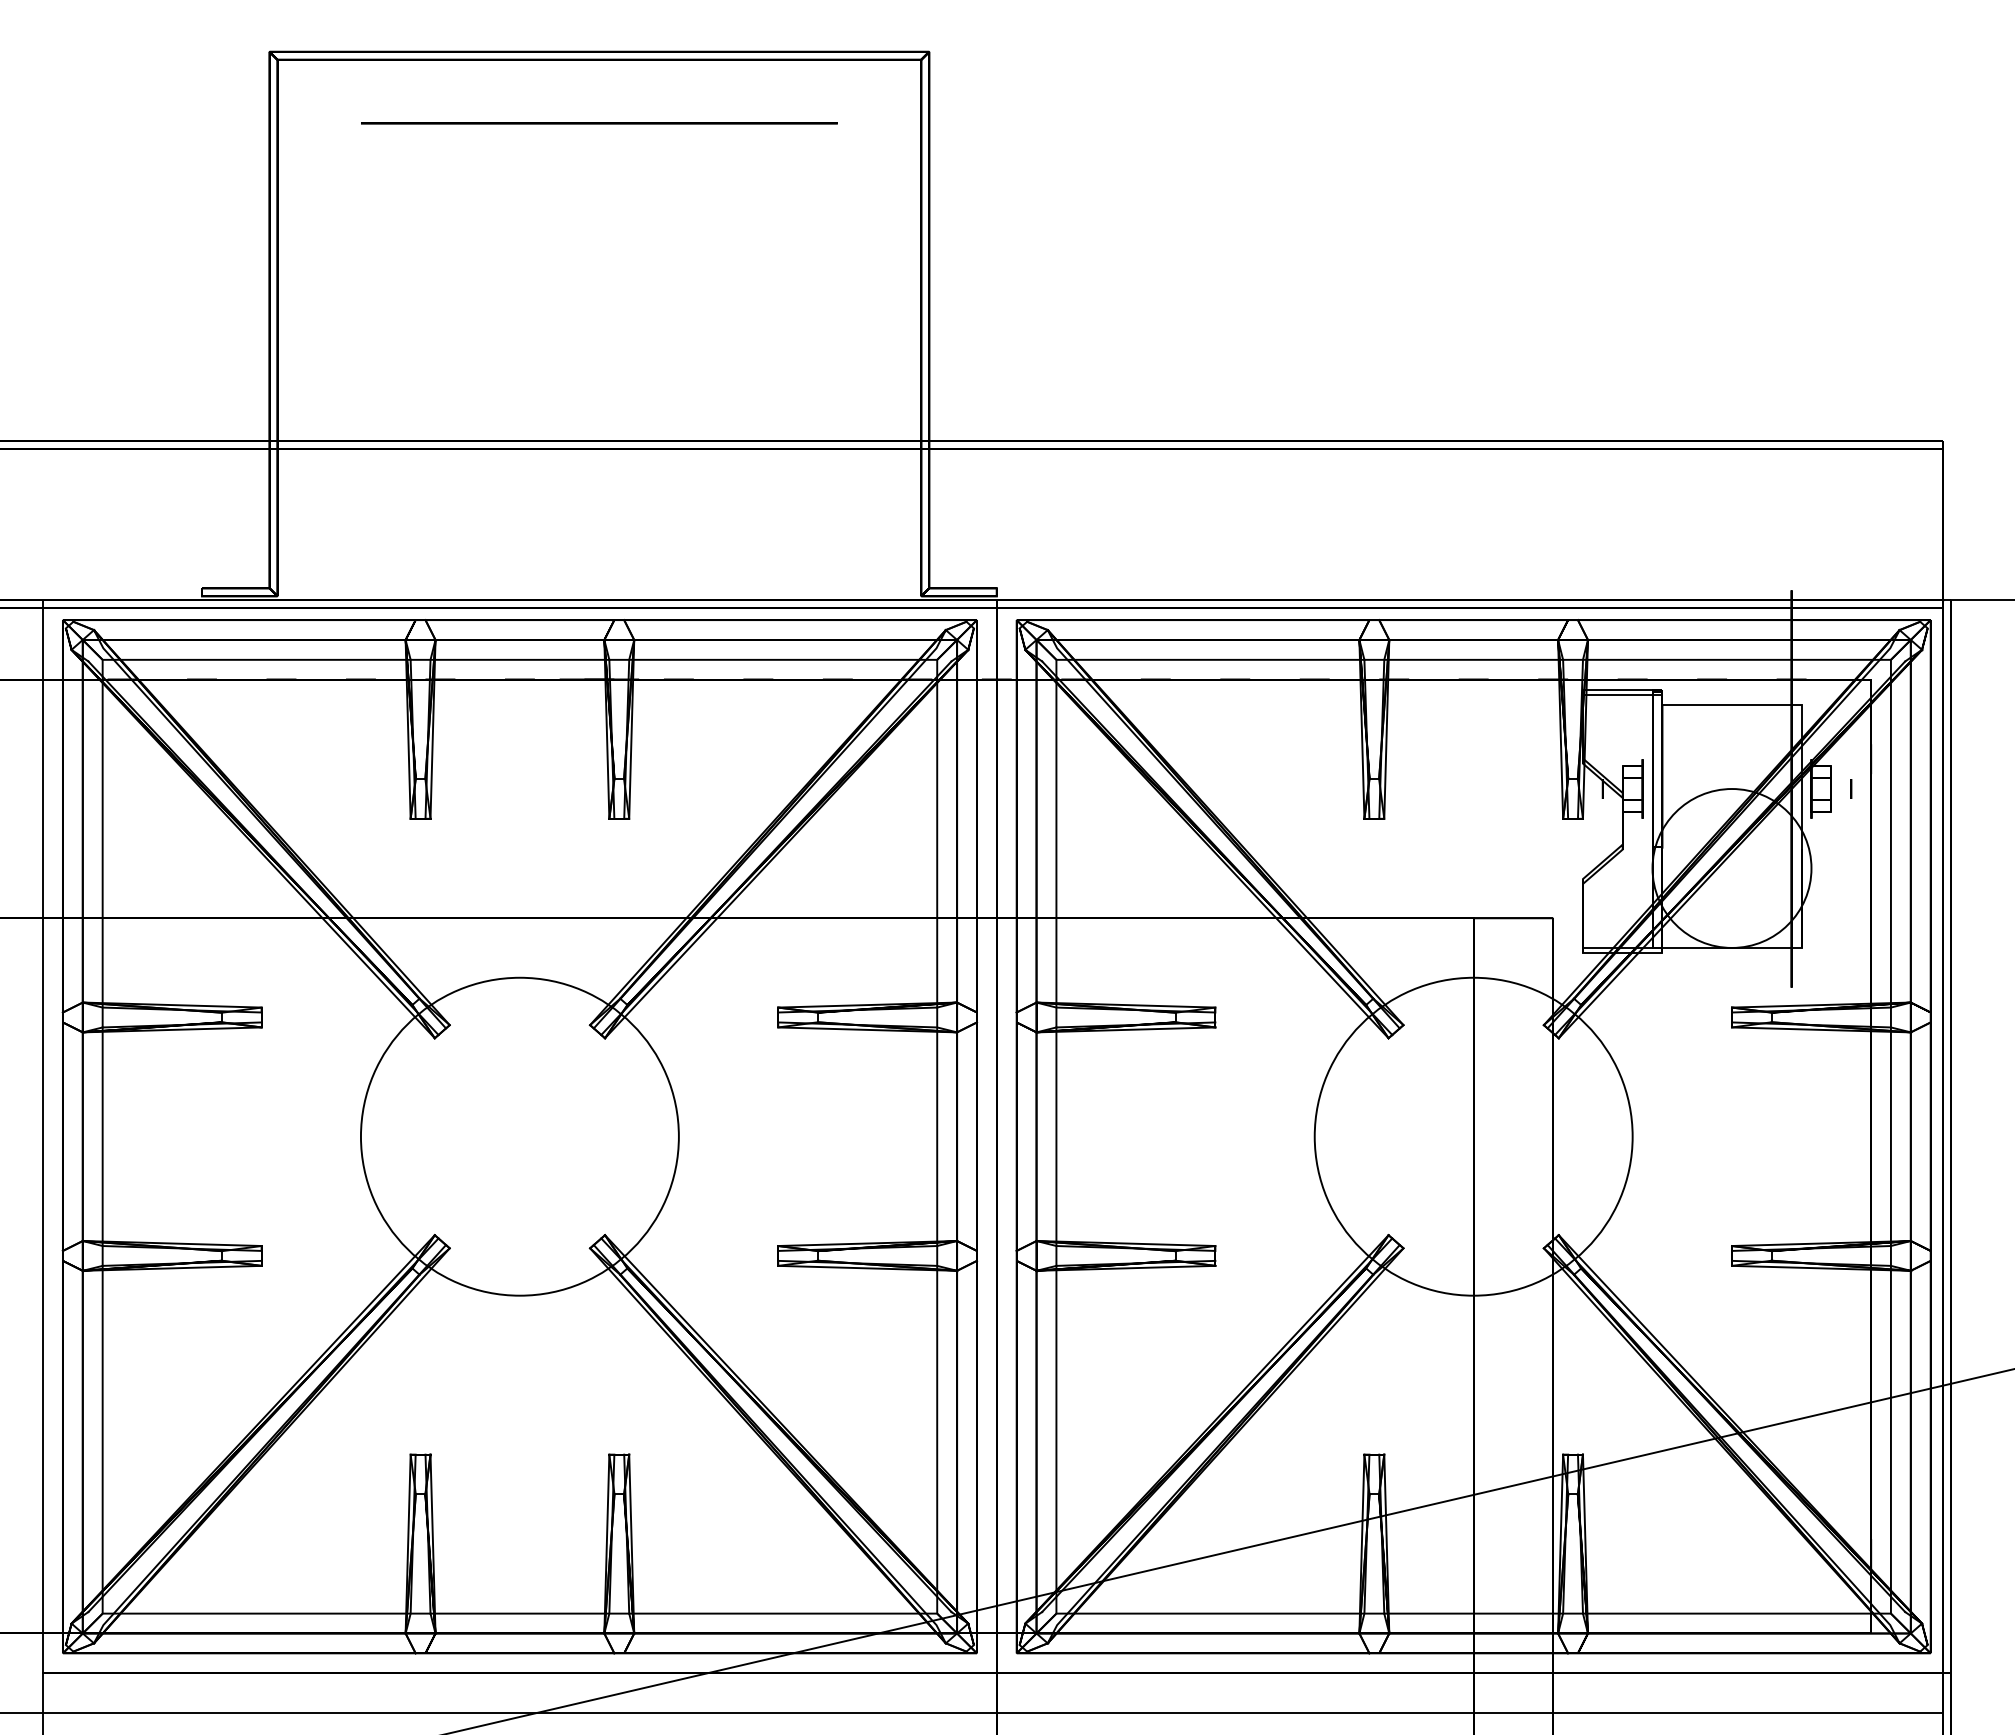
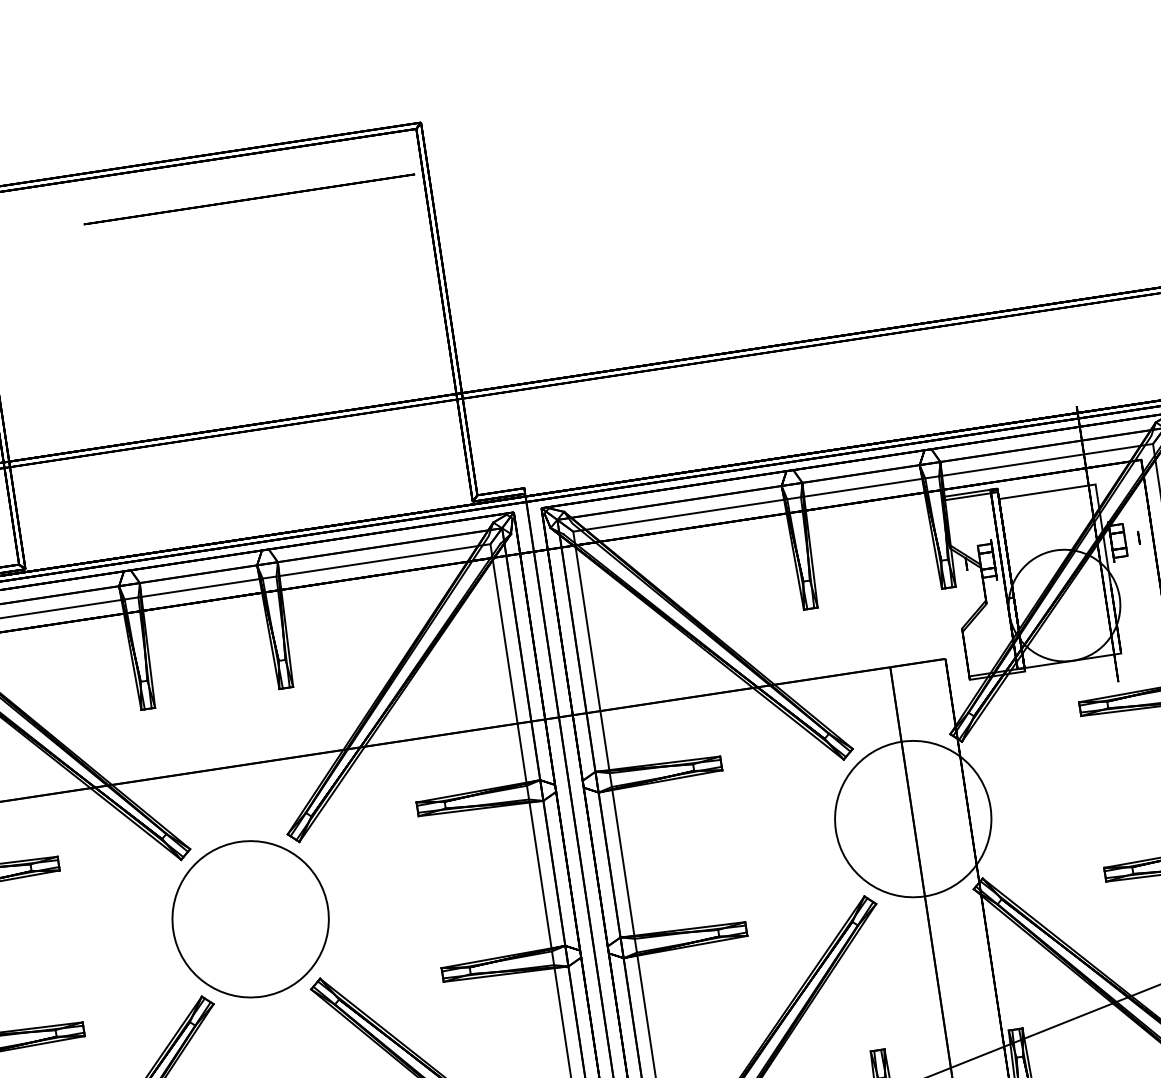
circle: (599, 123) -> (249, 199), moved
circle: (519, 1136) -> (250, 919), size x0.7
circle: (1473, 1136) -> (913, 818), size x0.7

